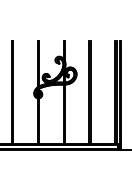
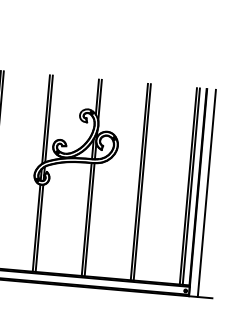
line: (125, 94) -> (207, 192), added

